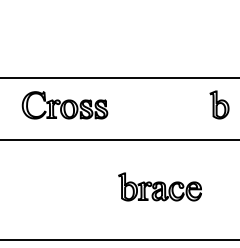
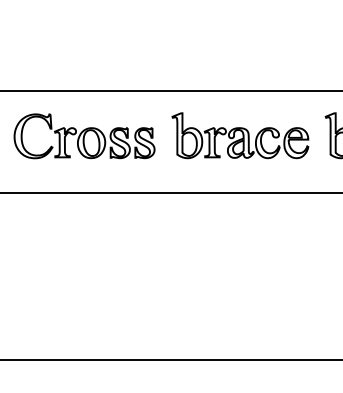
part: (159, 186) -> (239, 134), moved

